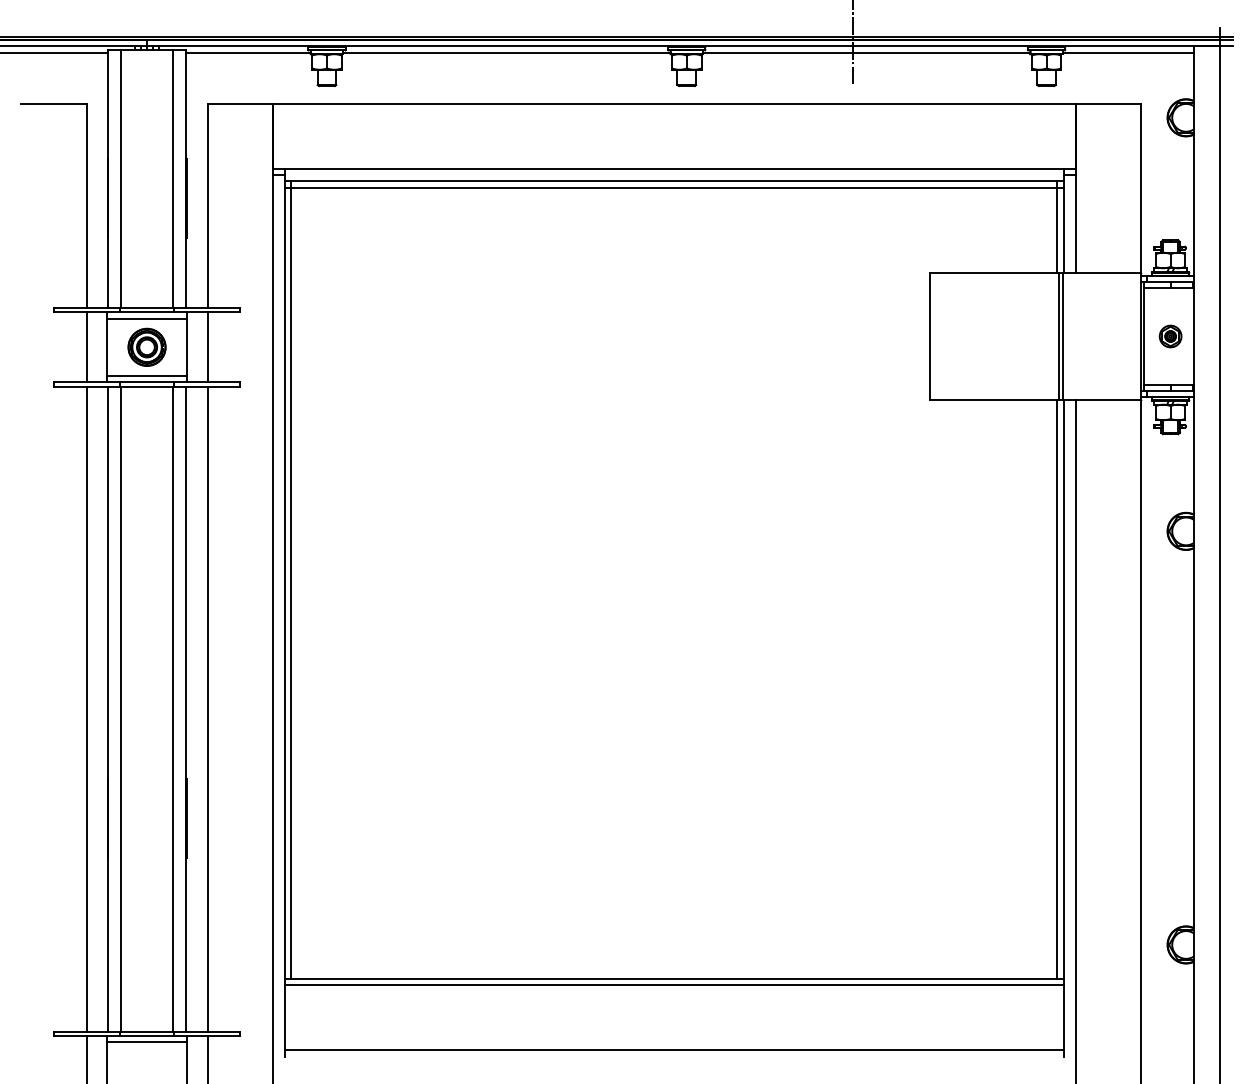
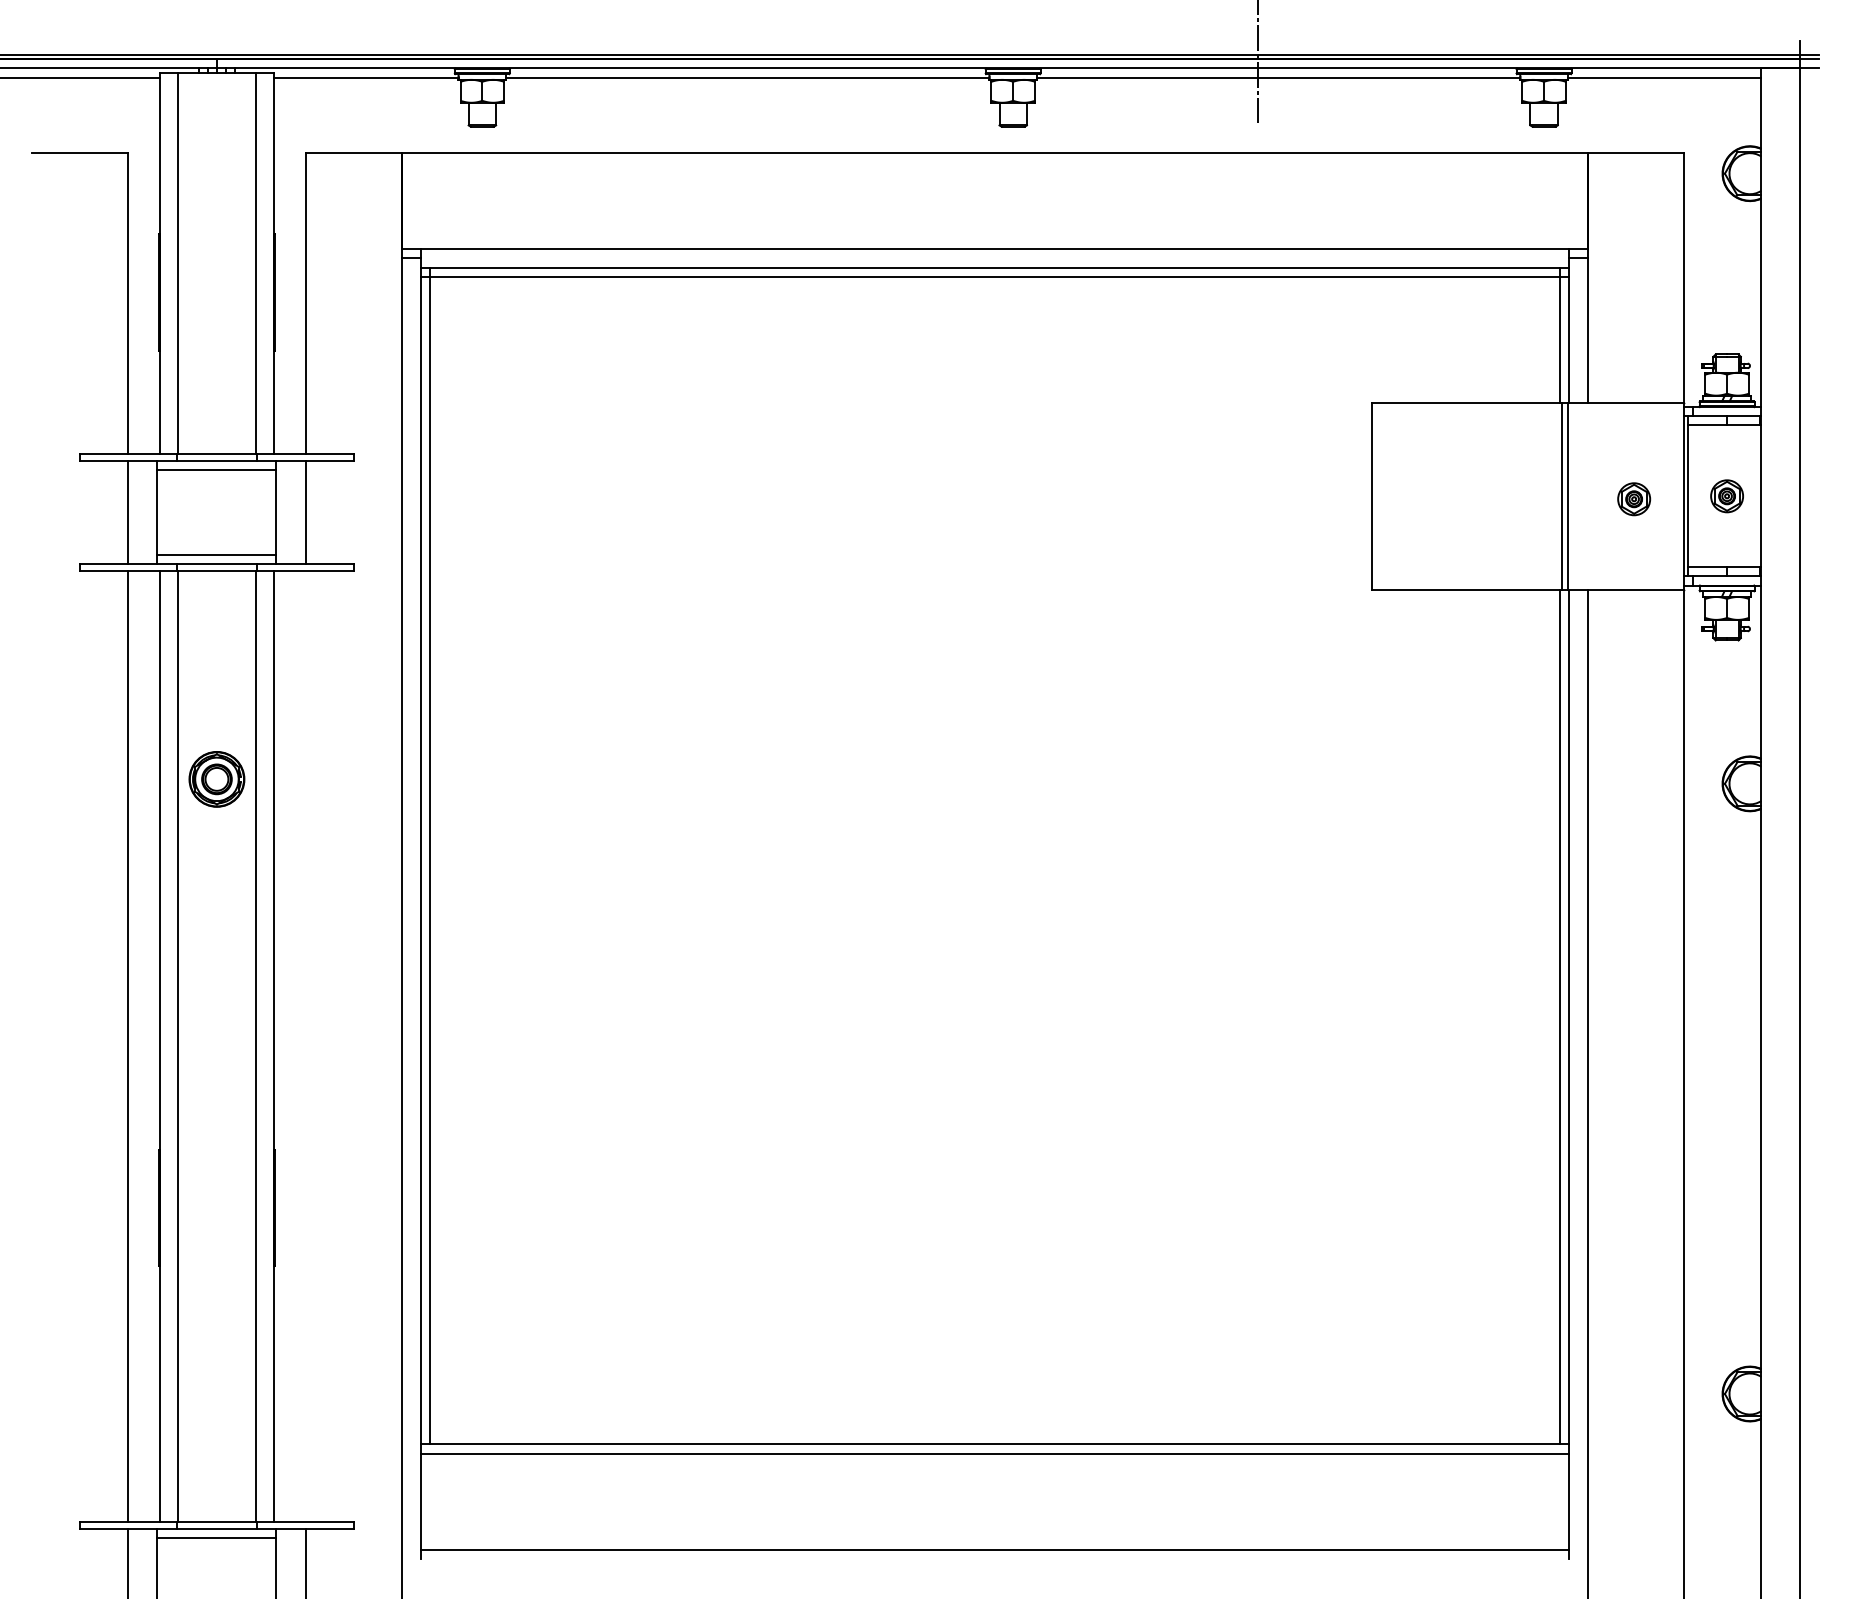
part: (1107, 338) -> (1633, 499), added
part: (146, 346) -> (216, 778), moved
line: (207, 708) -> (306, 1045), removed

